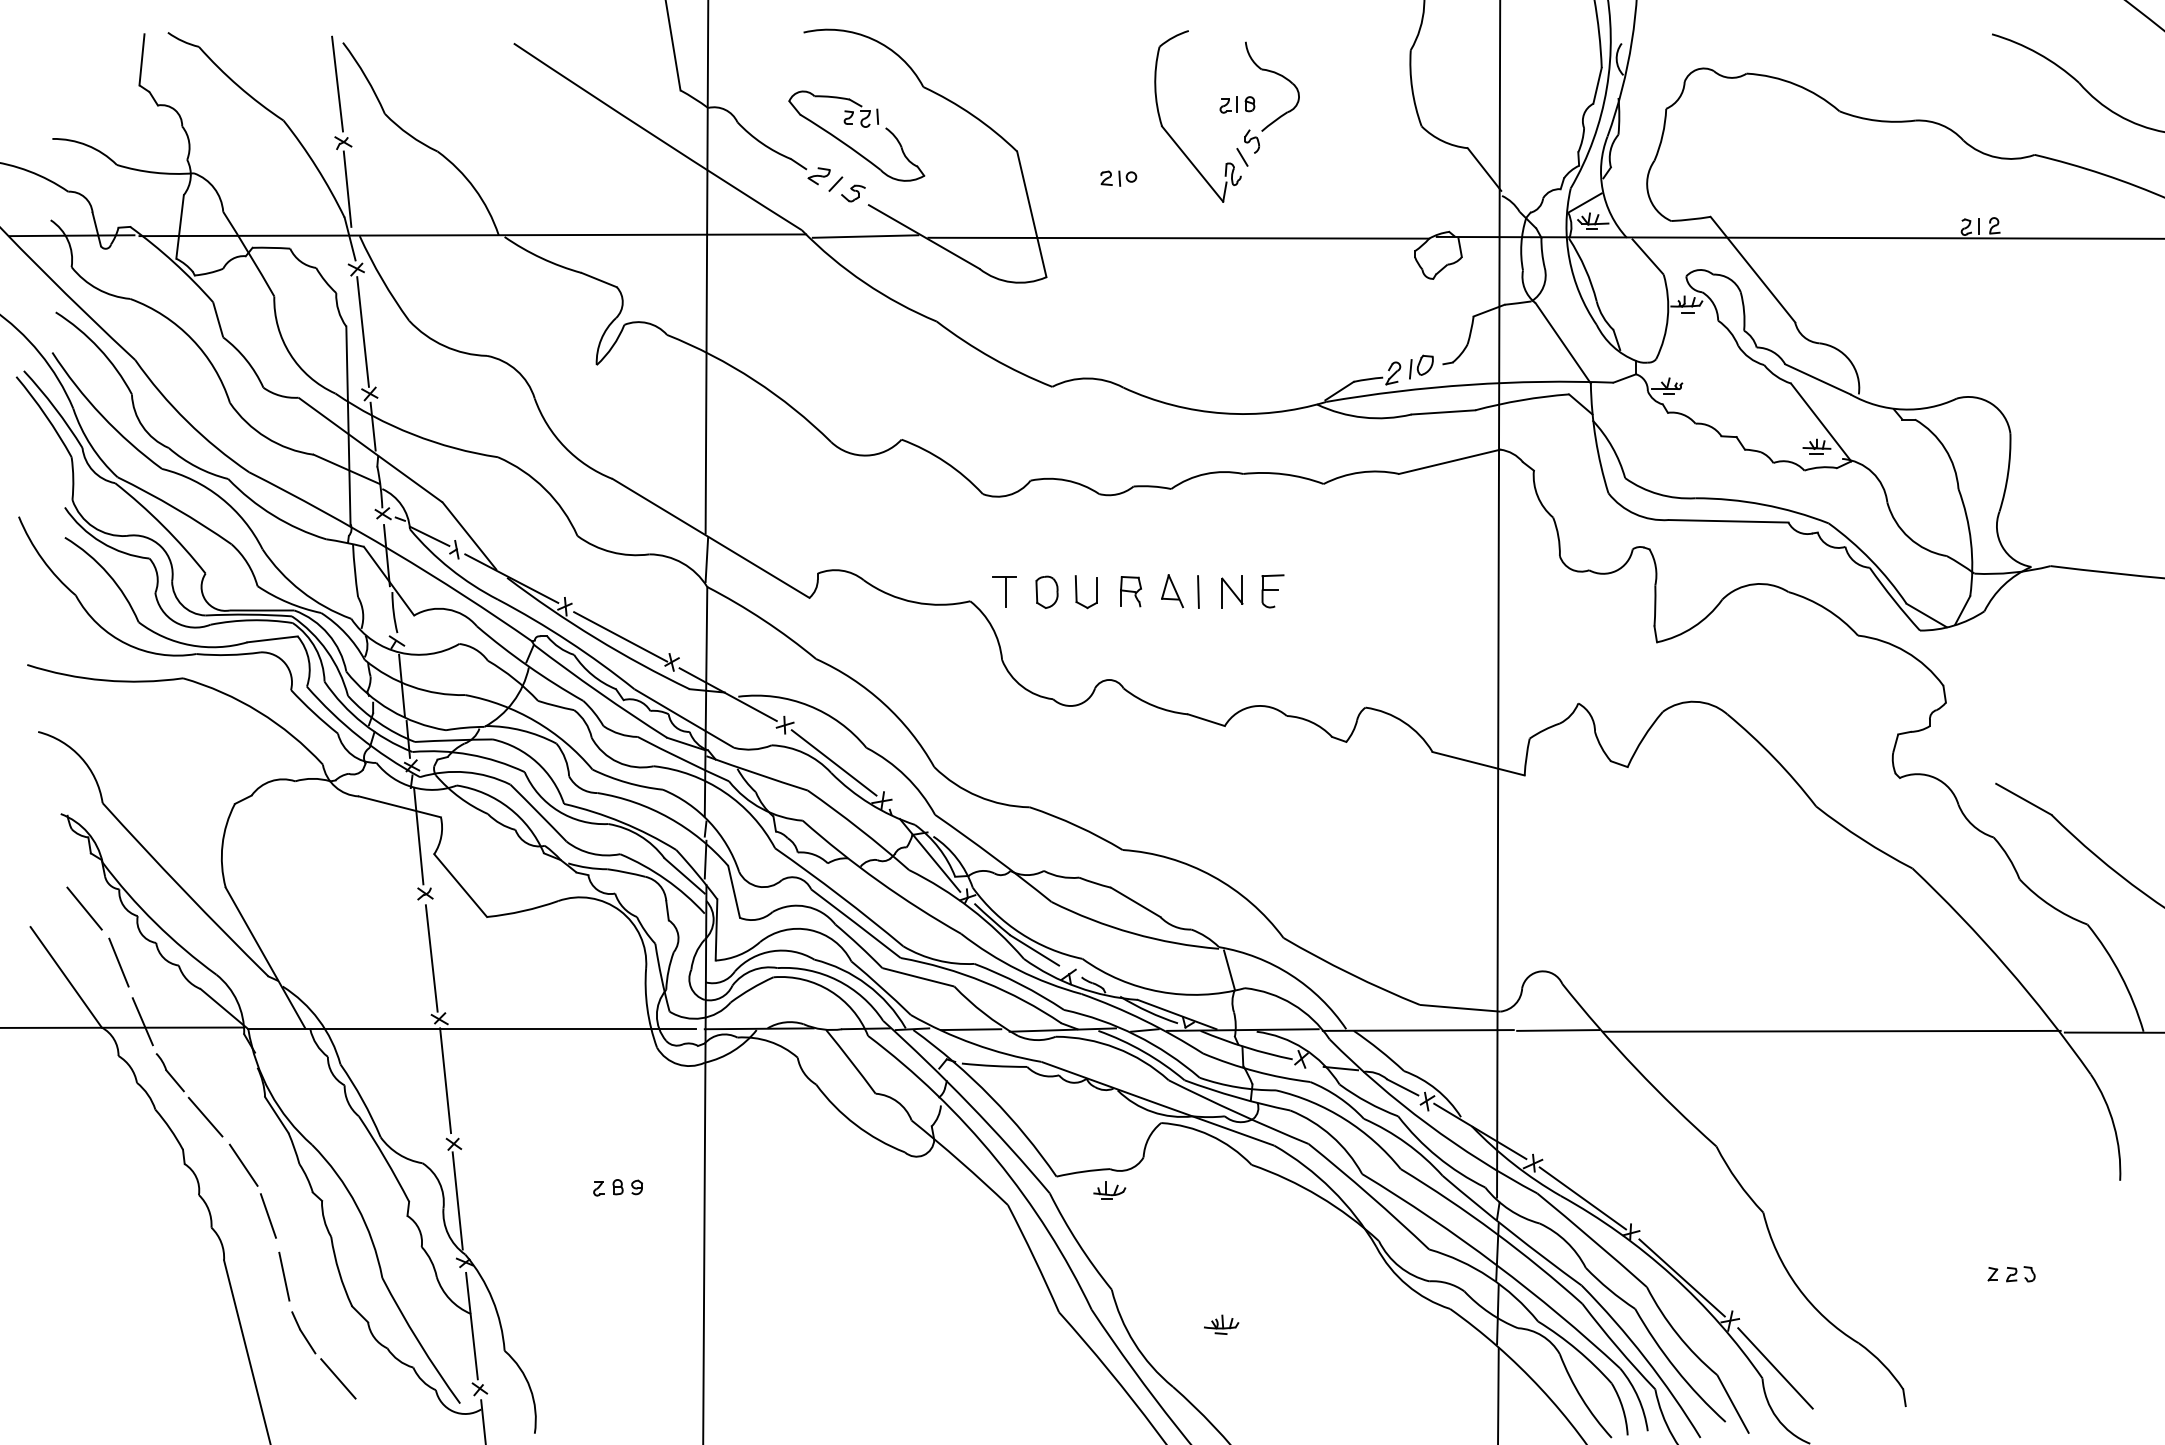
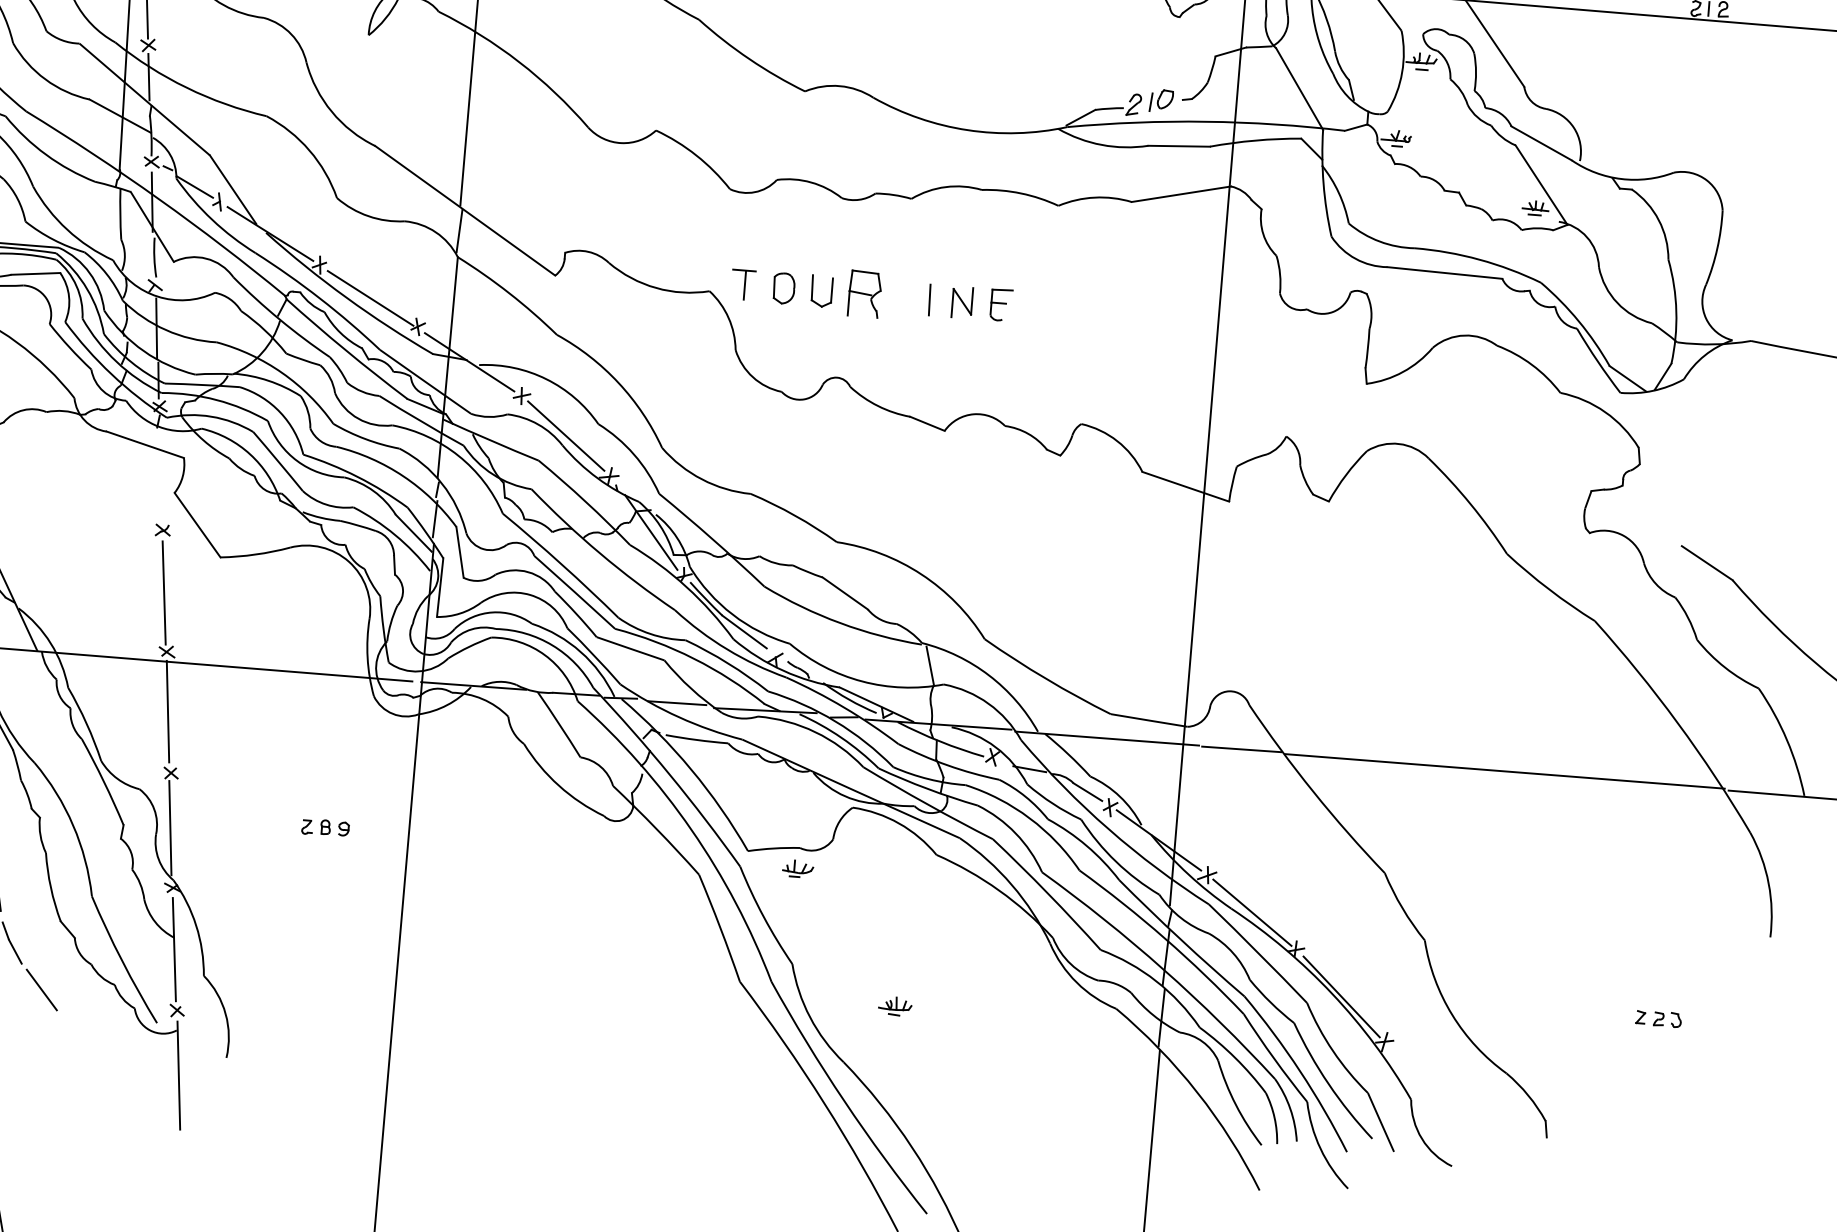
part: (1130, 591) -> (864, 294), size x1.6
part: (1172, 591) -> (904, 297), removed
line: (418, 836) -> (160, 474), removed
line: (1775, 1368) -> (1424, 1091), removed

